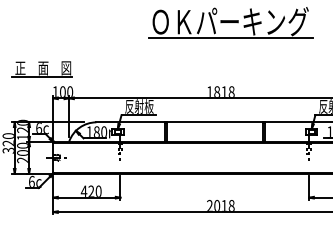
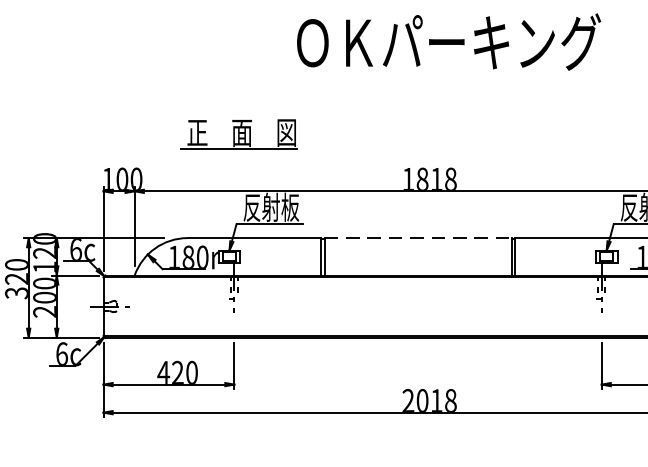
line: (230, 38) -> (448, 74), removed
part: (41, 69) -> (238, 135), moved
line: (215, 122) -> (419, 238), solid -> dashed

